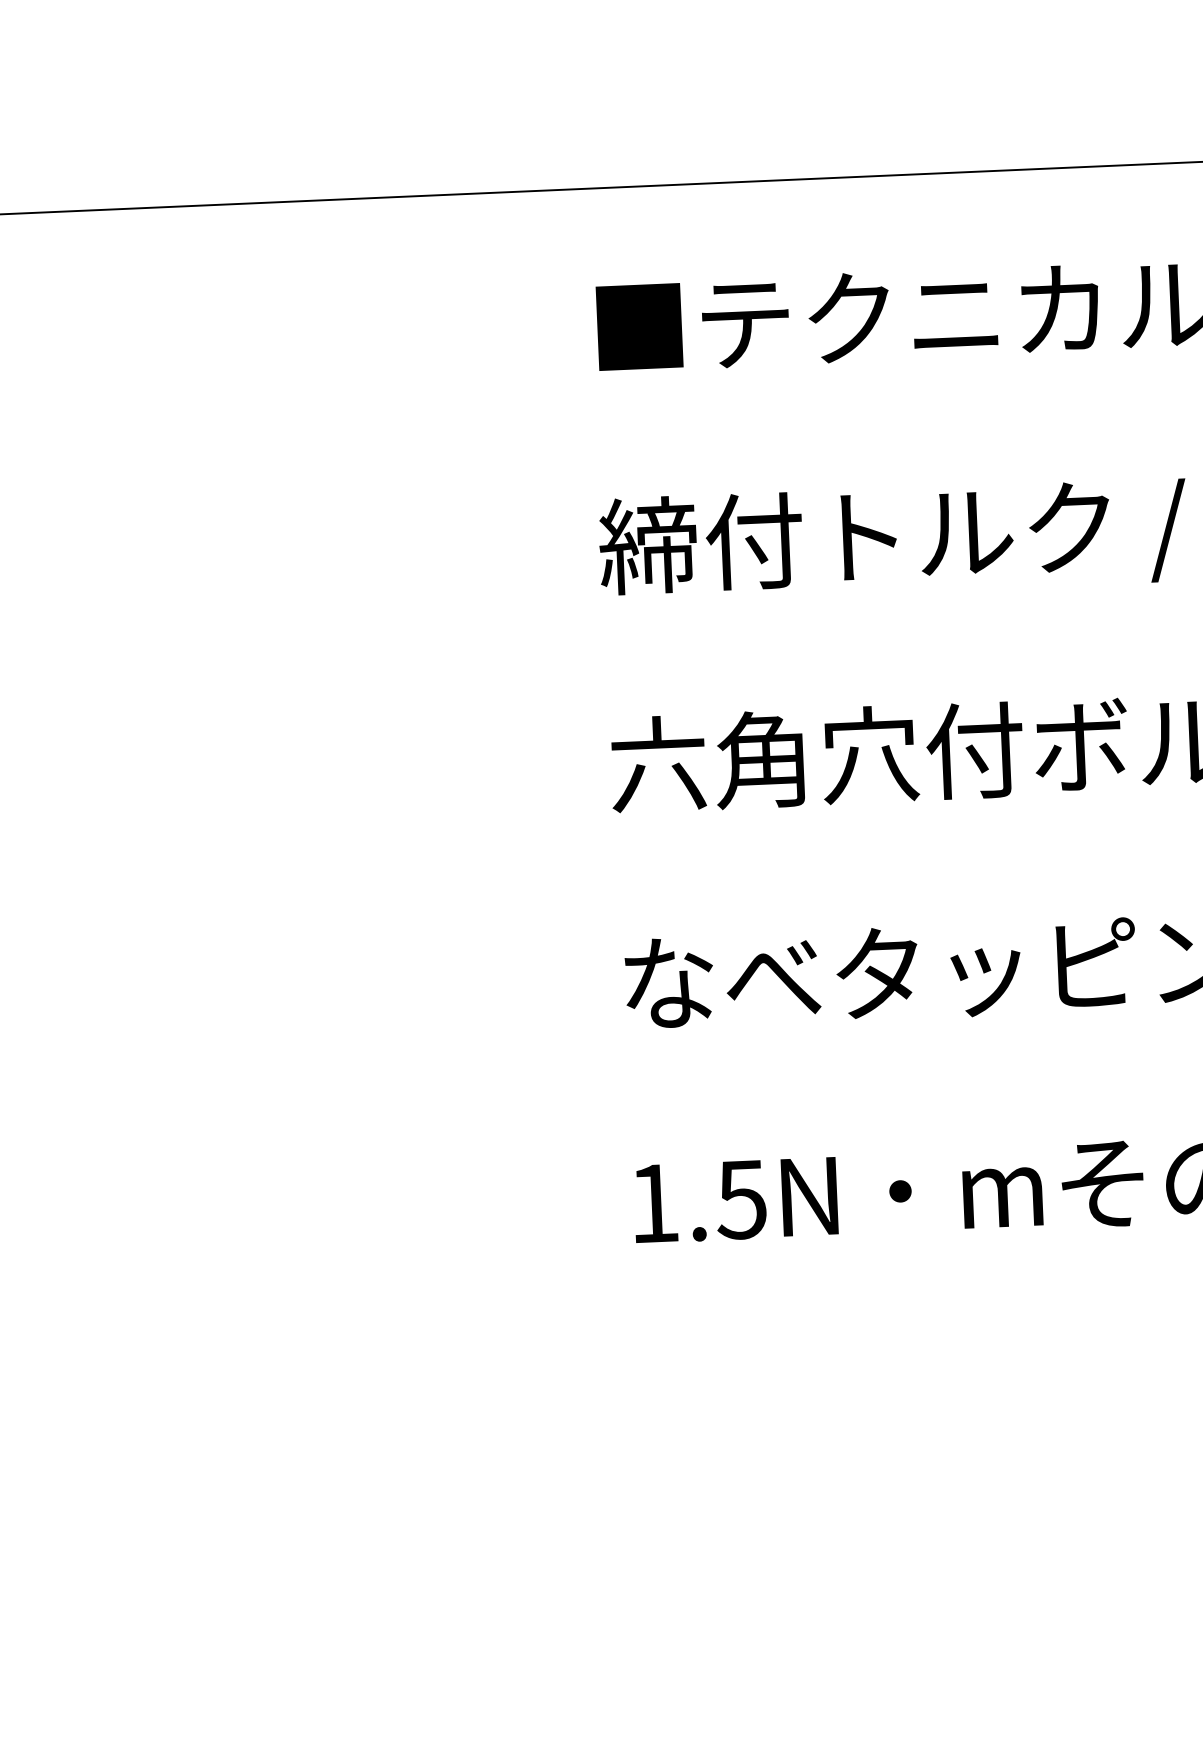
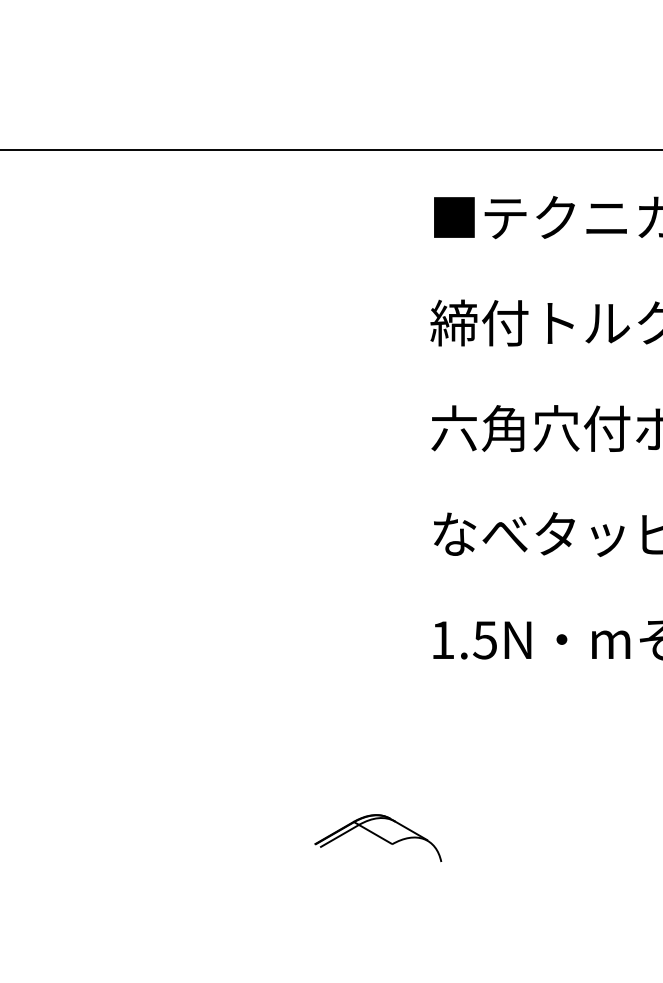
part: (538, 1617) -> (378, 837), added

